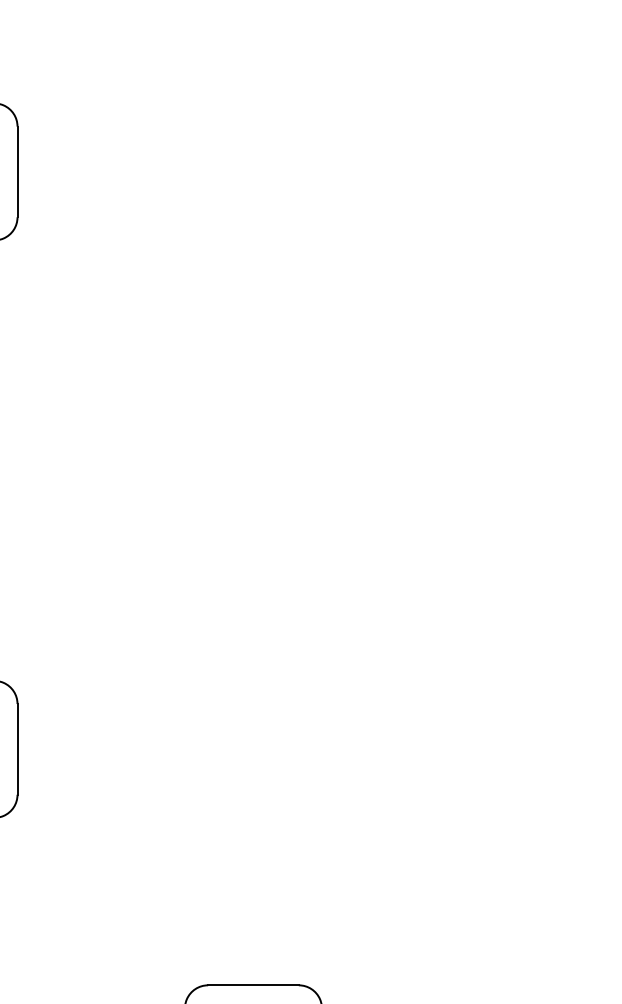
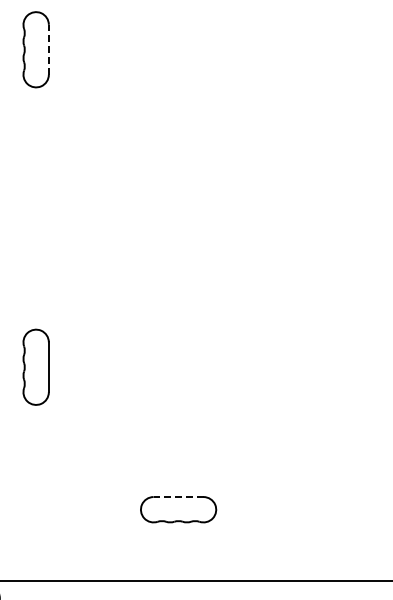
line: (16, 171) -> (48, 49), solid -> dashed
line: (253, 986) -> (178, 497), solid -> dashed

